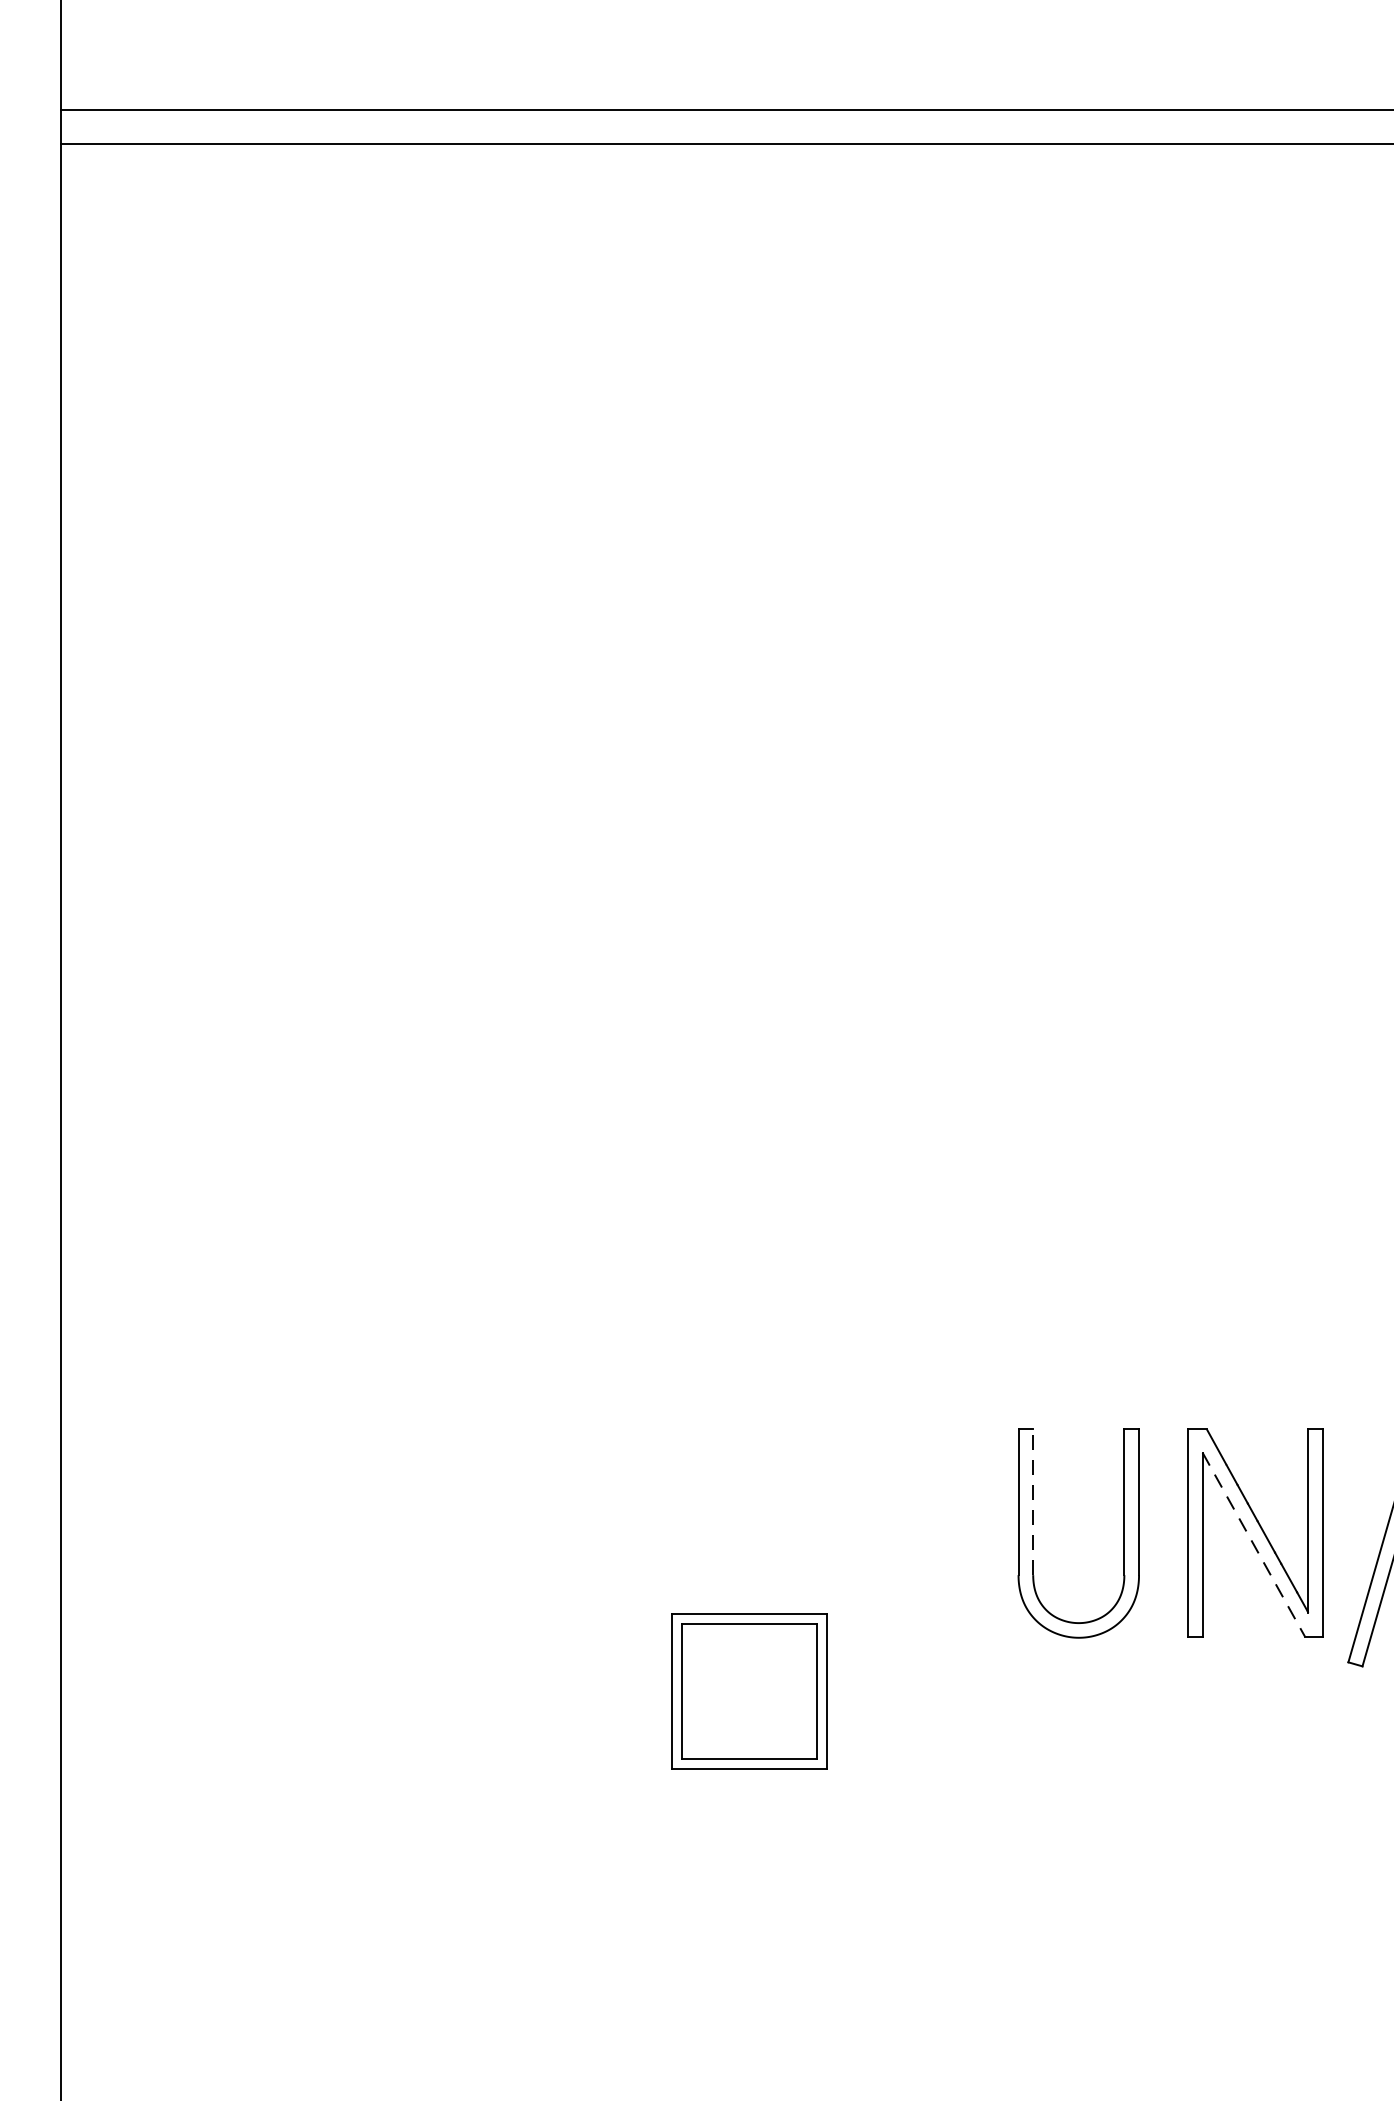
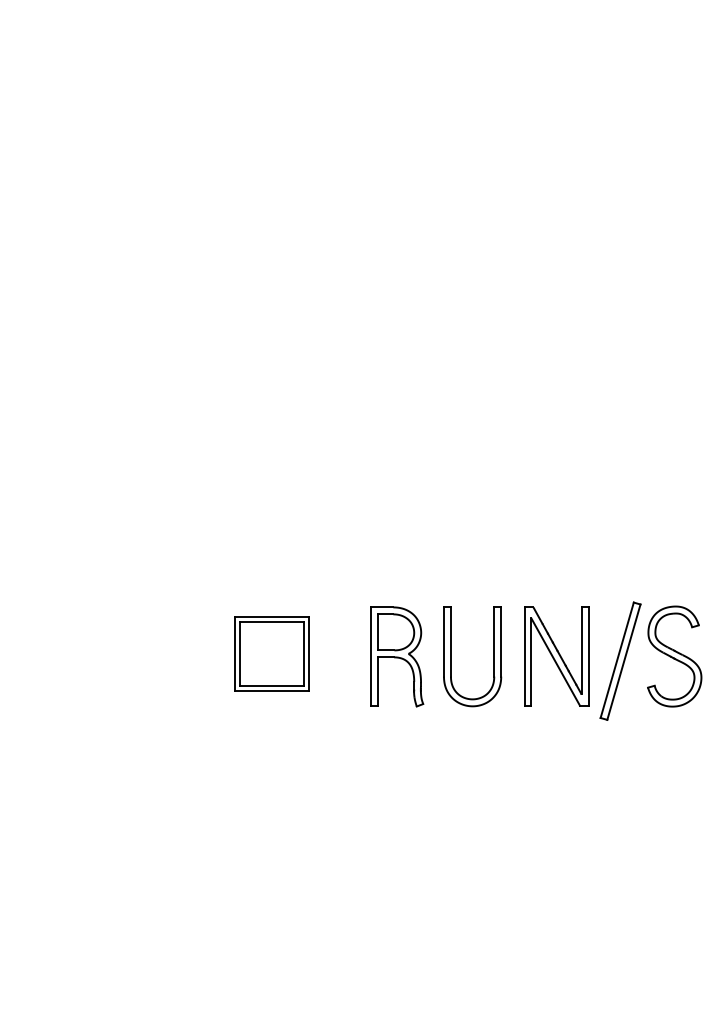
line: (1032, 1501) -> (450, 641), dashed -> solid
part: (920, 1532) -> (397, 656), added
line: (1253, 1545) -> (555, 662), dashed -> solid
part: (747, 1690) -> (271, 653), moved

